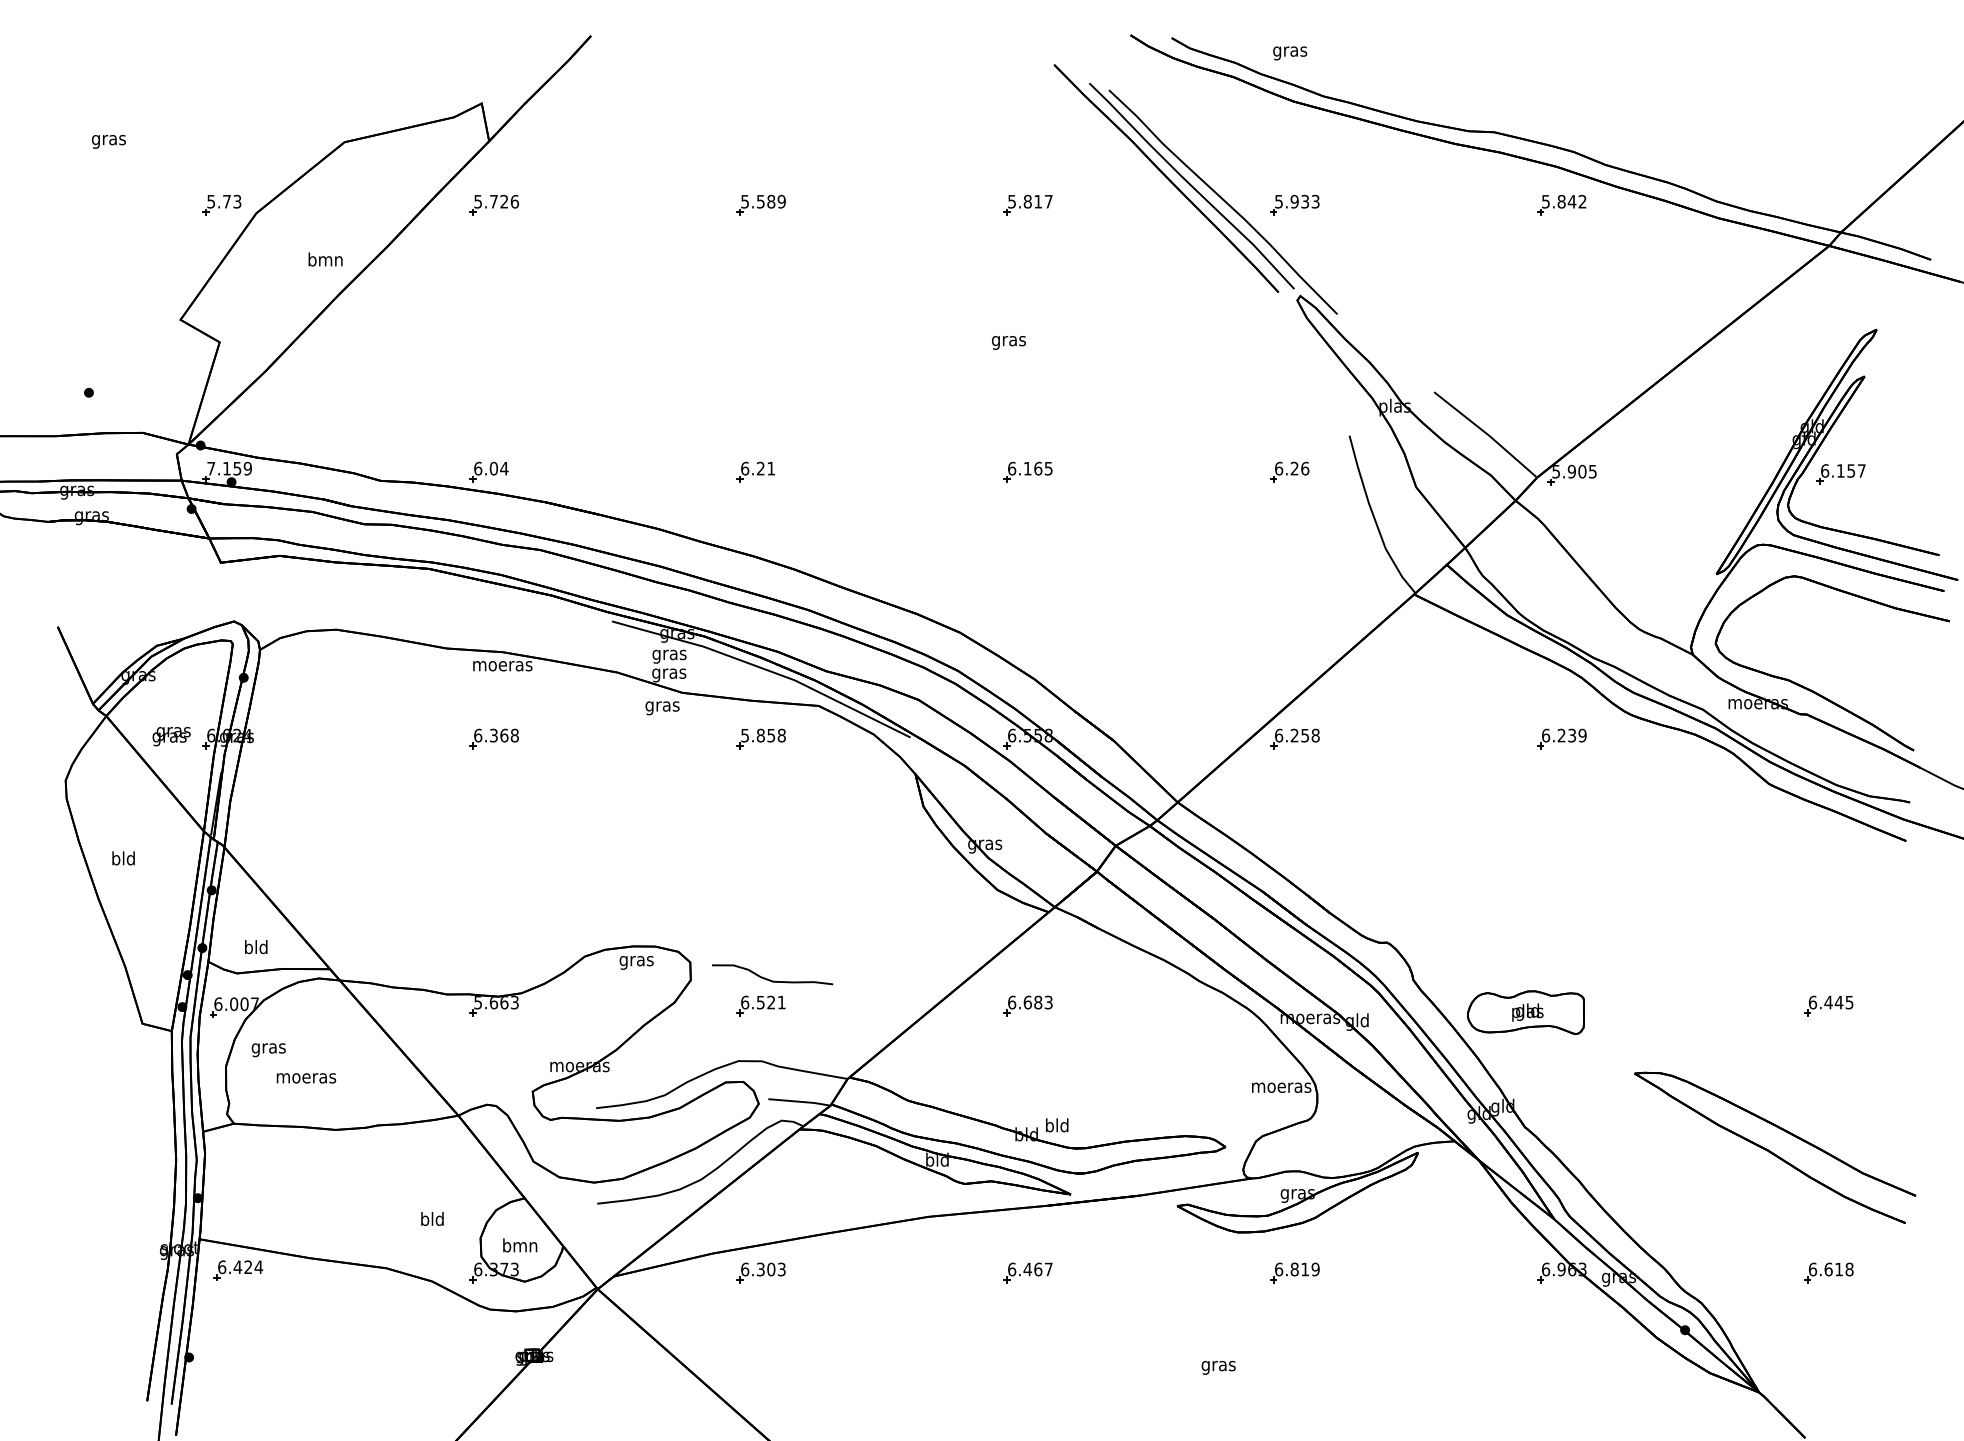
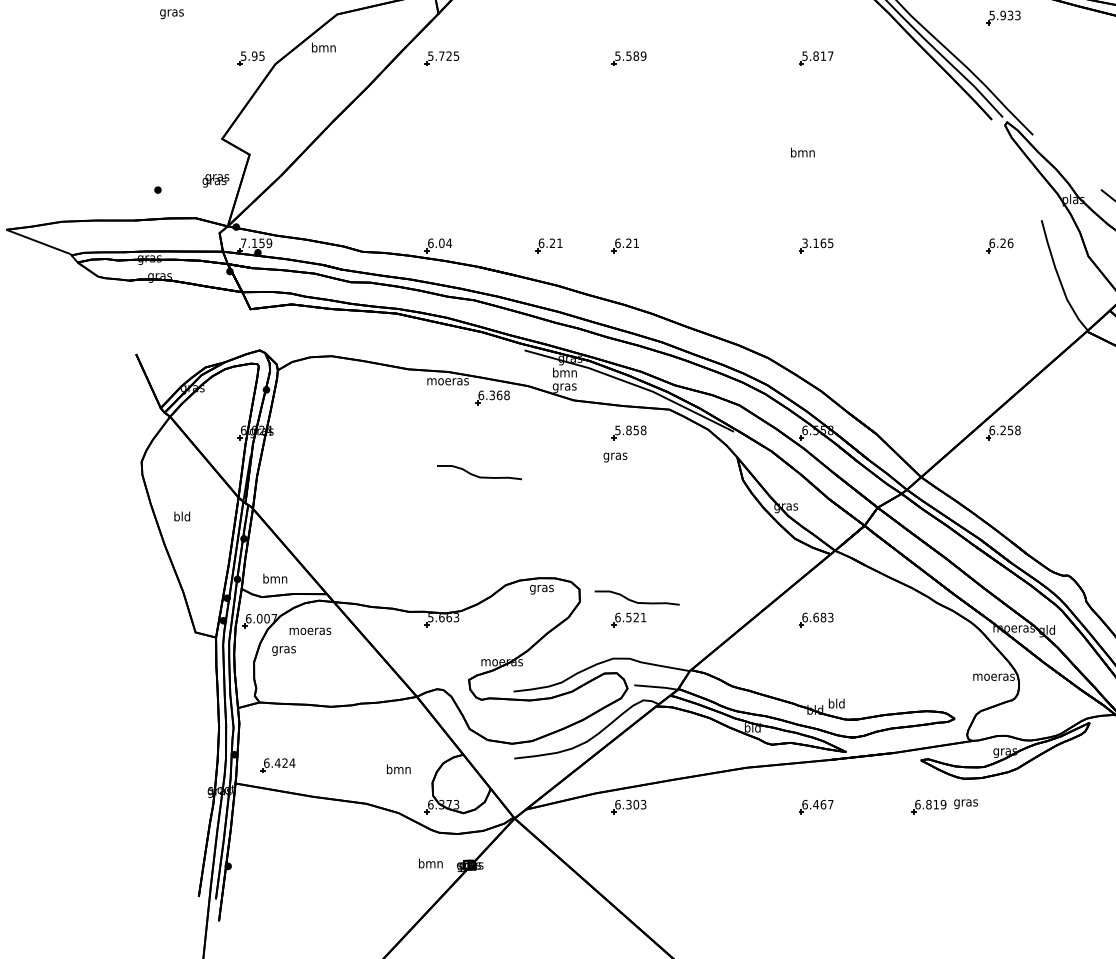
text: (231, 201) -> (257, 56), 5.73 -> 5.95
text: (514, 201) -> (456, 56), 5.726 -> 5.725
part: (1294, 204) -> (1003, 17), moved
text: (325, 259) -> (323, 47), moved
text: (1008, 340) -> (802, 153), gras -> bmn
text: (1012, 468) -> (805, 243), 6.165 -> 3.165
part: (646, 471) -> (548, 245), added
text: (669, 654) -> (564, 373), gras -> bmn
text: (662, 708) -> (615, 457), moved
text: (171, 736) -> (215, 180), moved
part: (493, 738) -> (492, 397), moved
curve: (545, 800) -> (478, 475), added
text: (256, 947) -> (275, 578), bld -> bmn
text: (306, 1078) -> (310, 631), moved
text: (432, 1218) -> (398, 768), bld -> bmn
text: (520, 1245) -> (431, 863), moved
part: (238, 1270) -> (278, 765), moved
part: (1294, 1272) -> (928, 806), moved
text: (1218, 1367) -> (965, 803), moved

